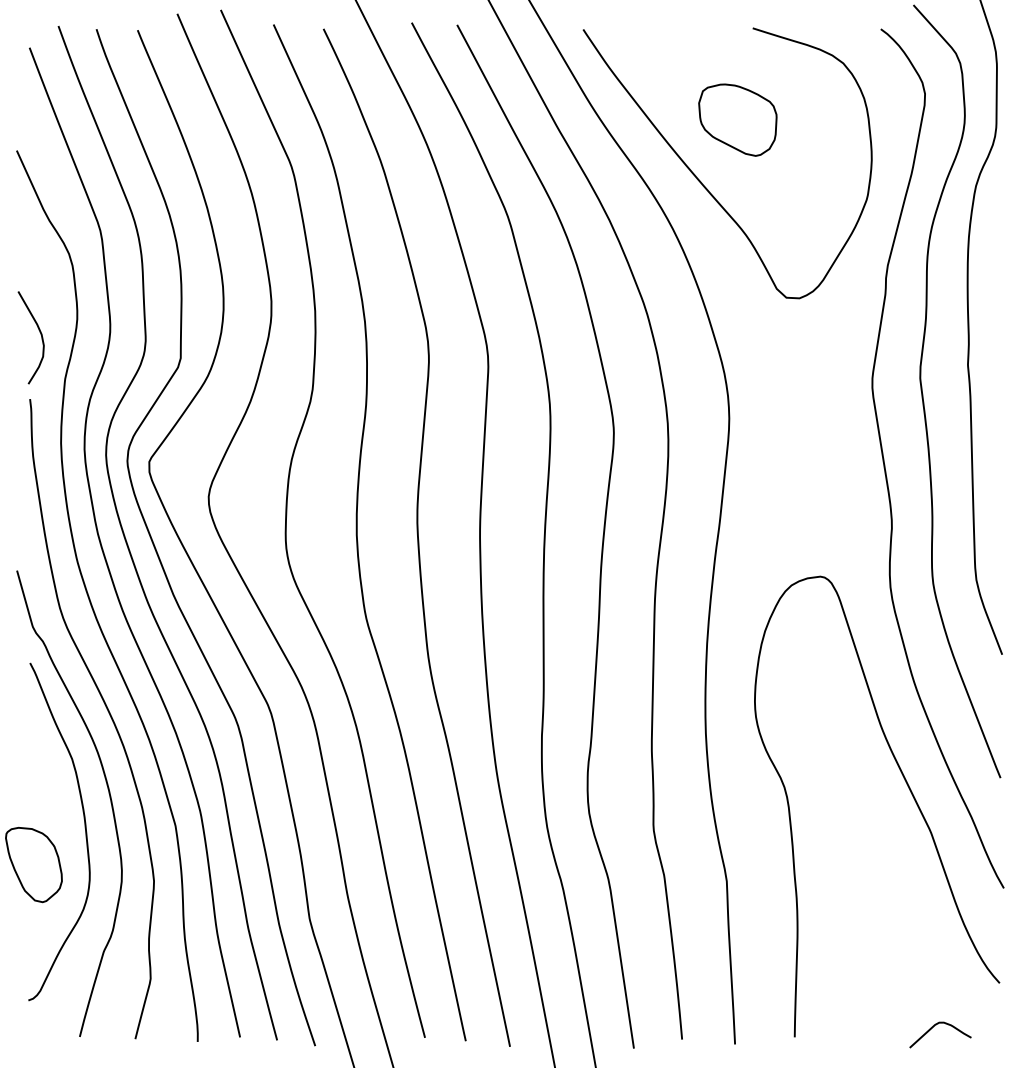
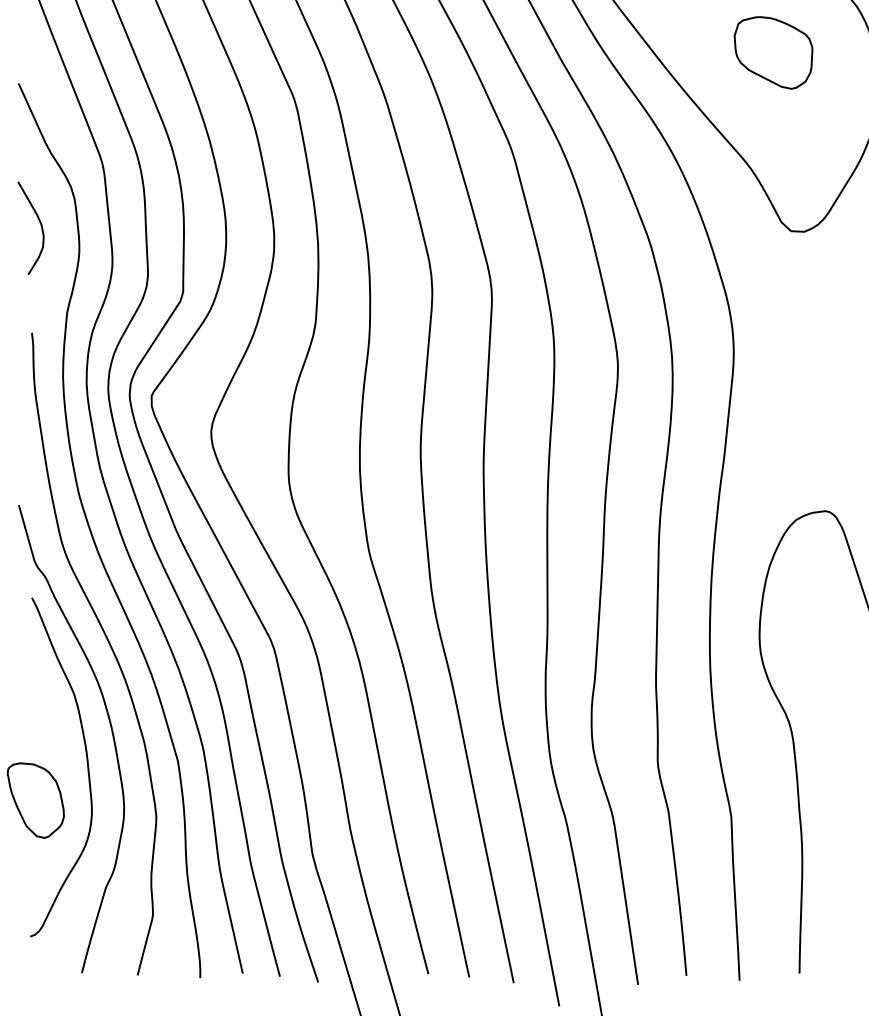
part: (737, 119) -> (773, 52), moved
curve: (39, 332) -> (39, 222), moved

